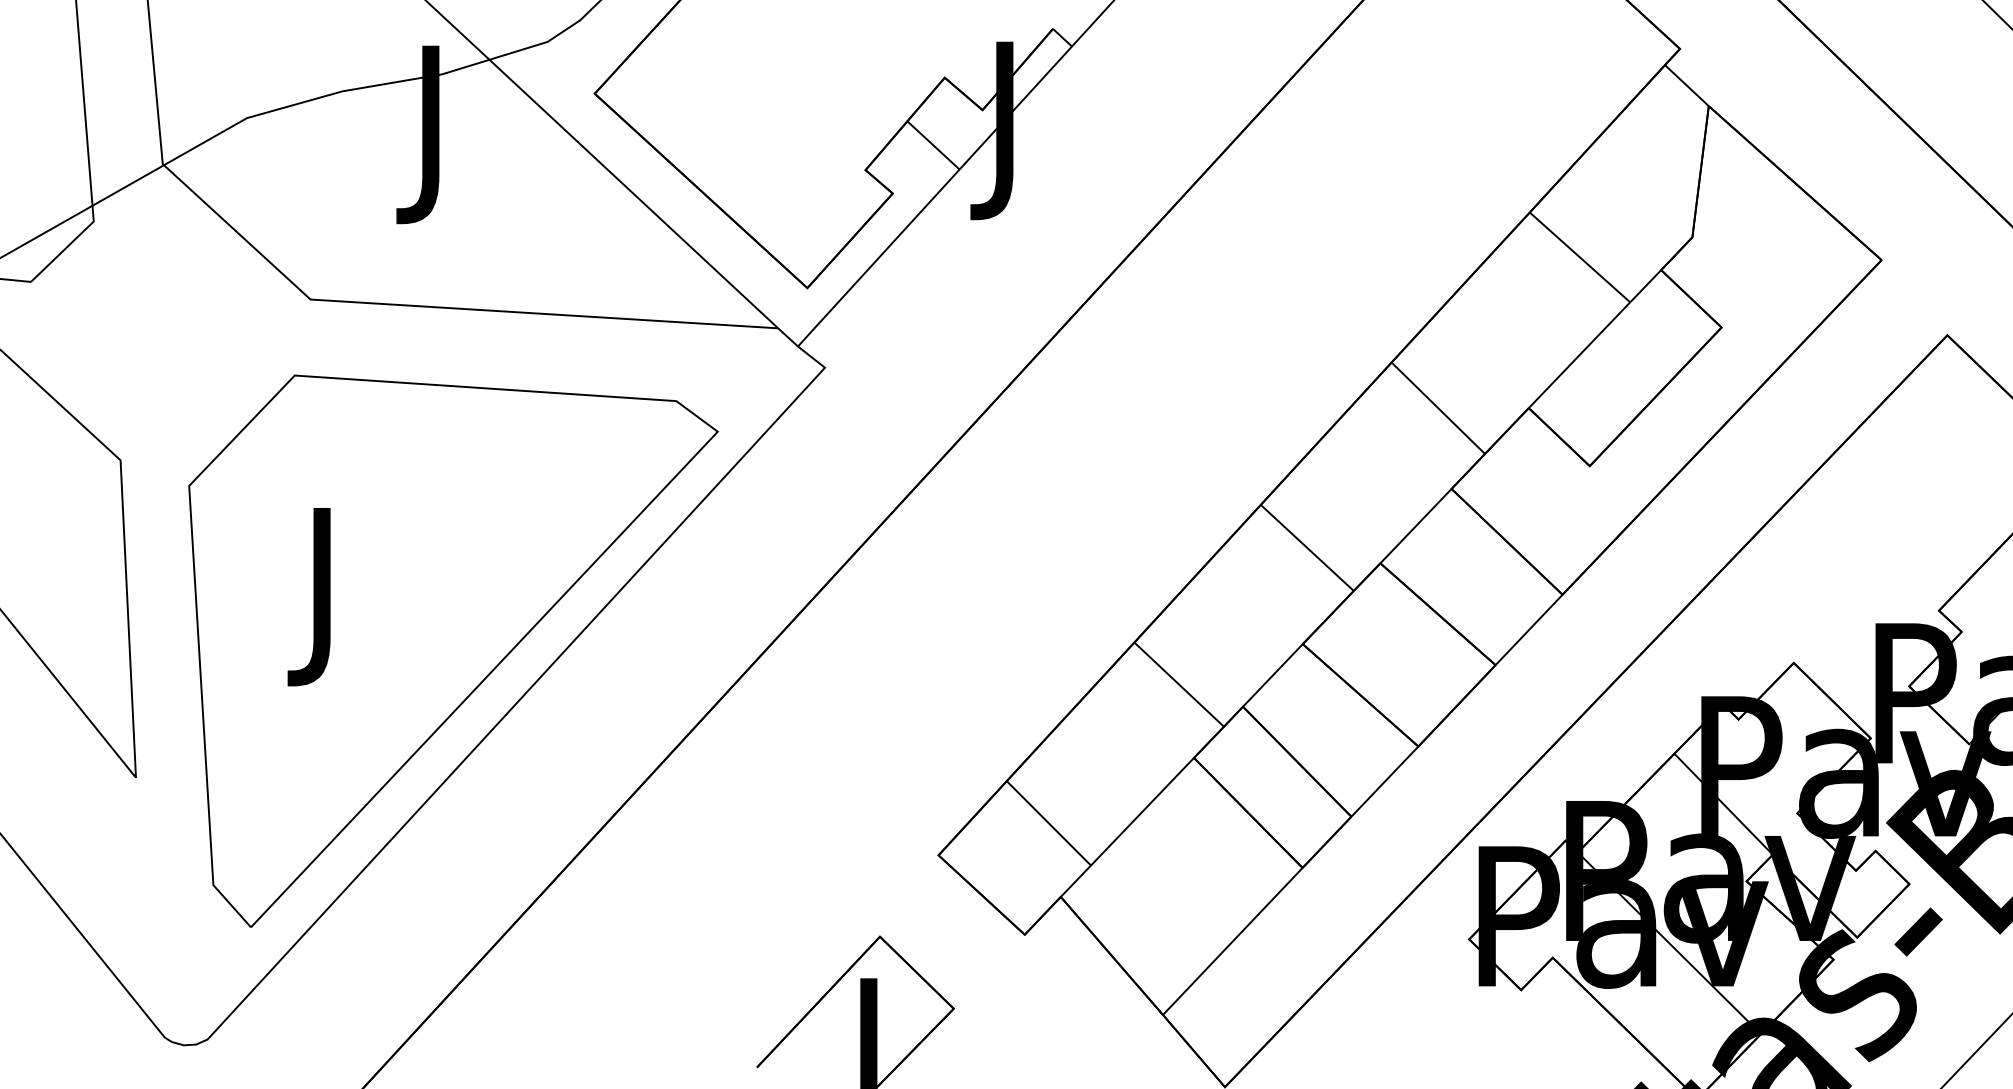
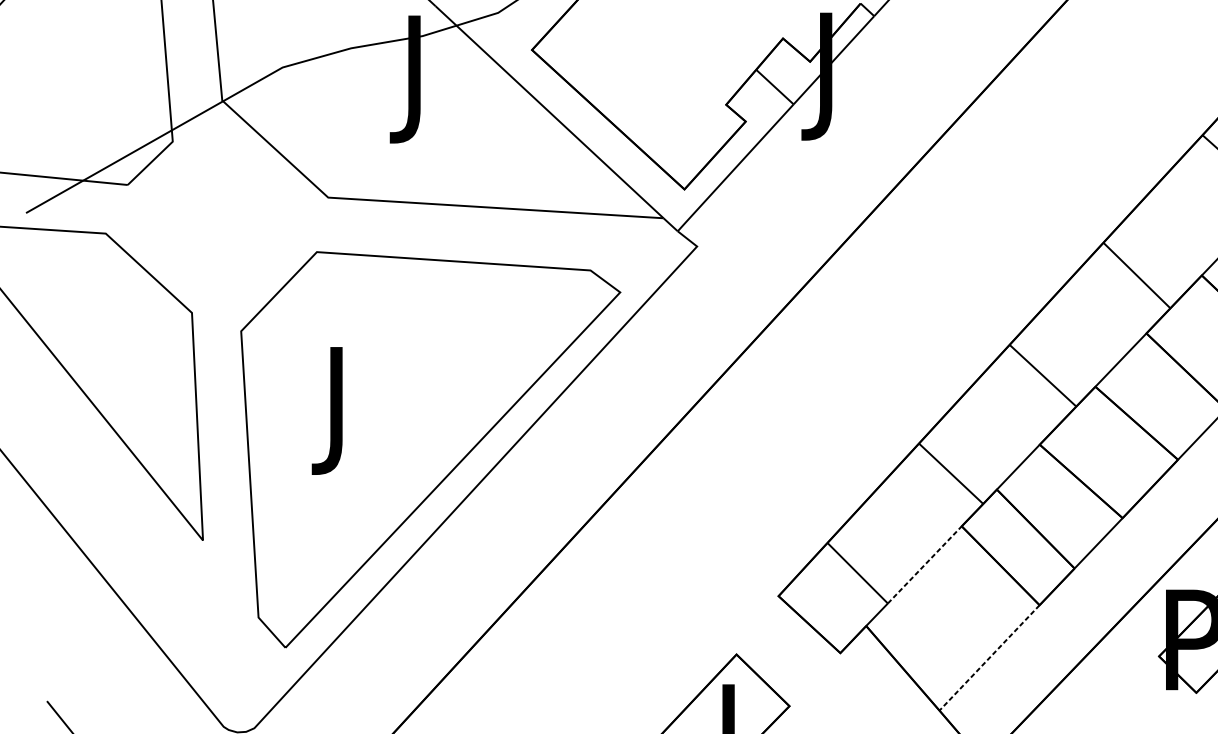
line: (1142, 811) -> (924, 564), solid -> dashed
line: (1232, 941) -> (989, 657), solid -> dashed

